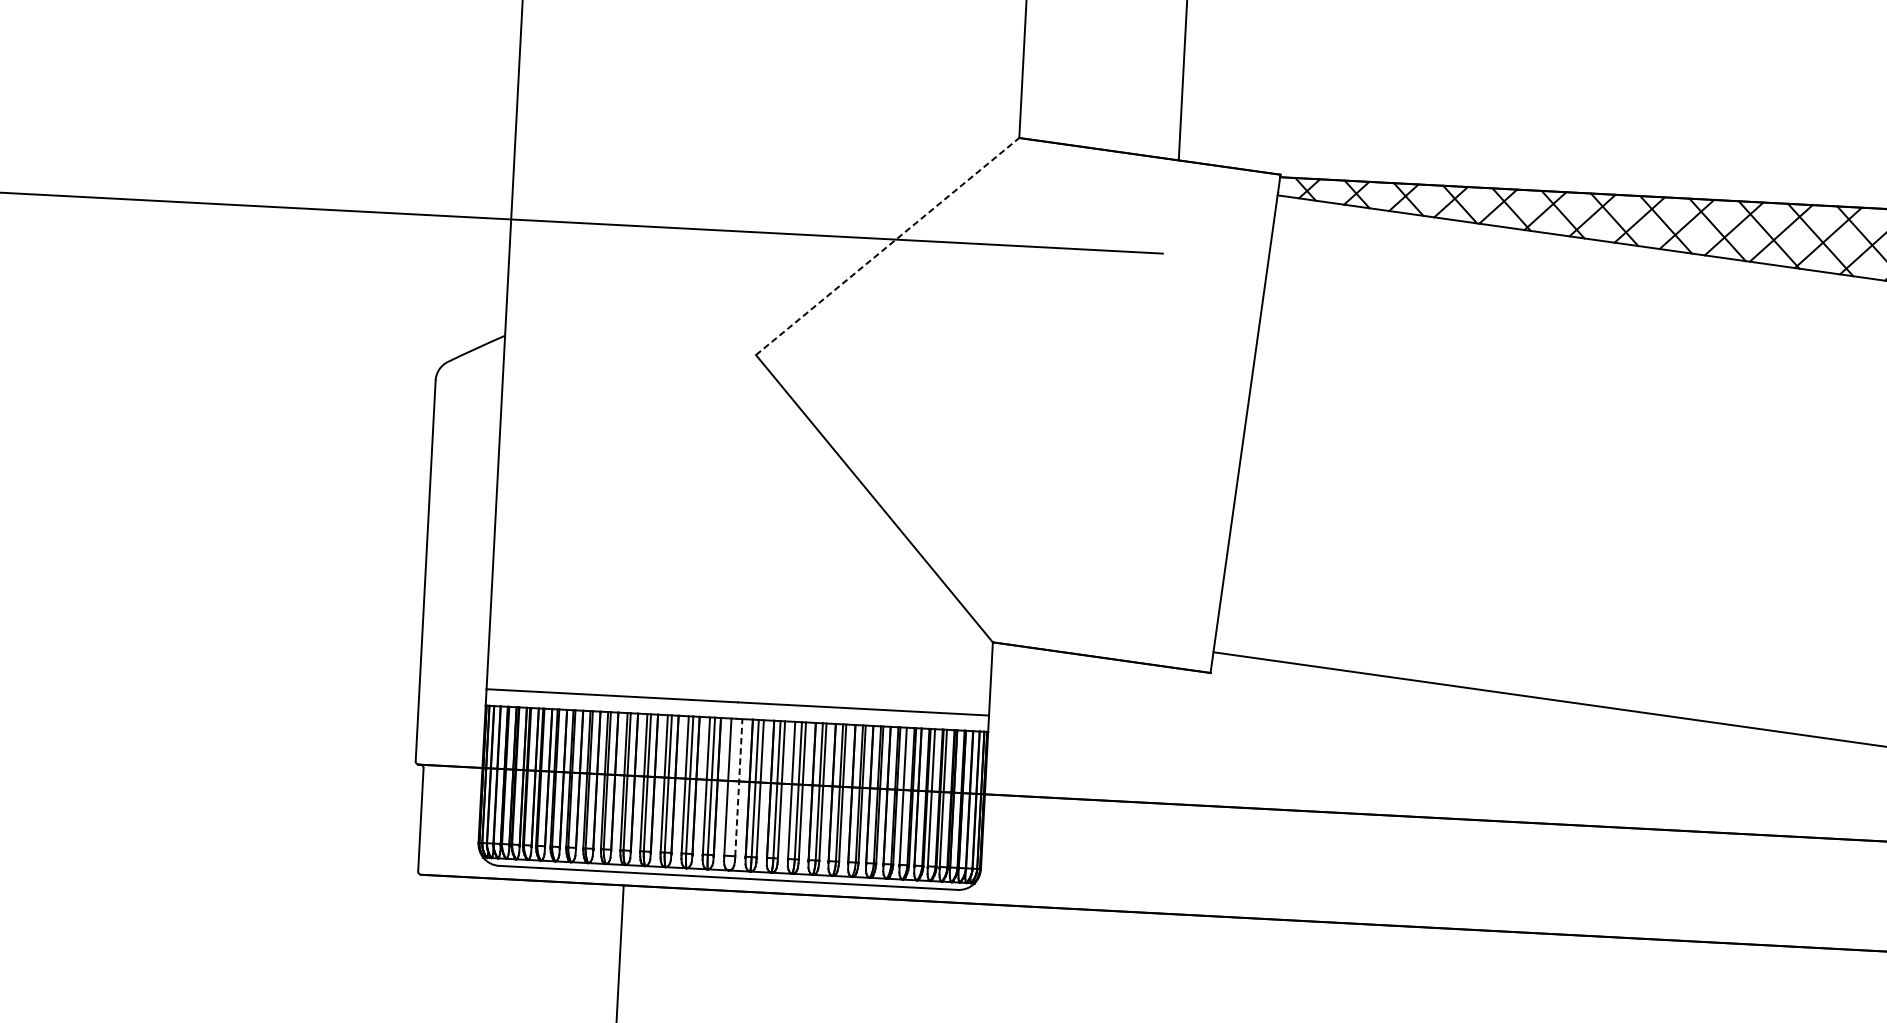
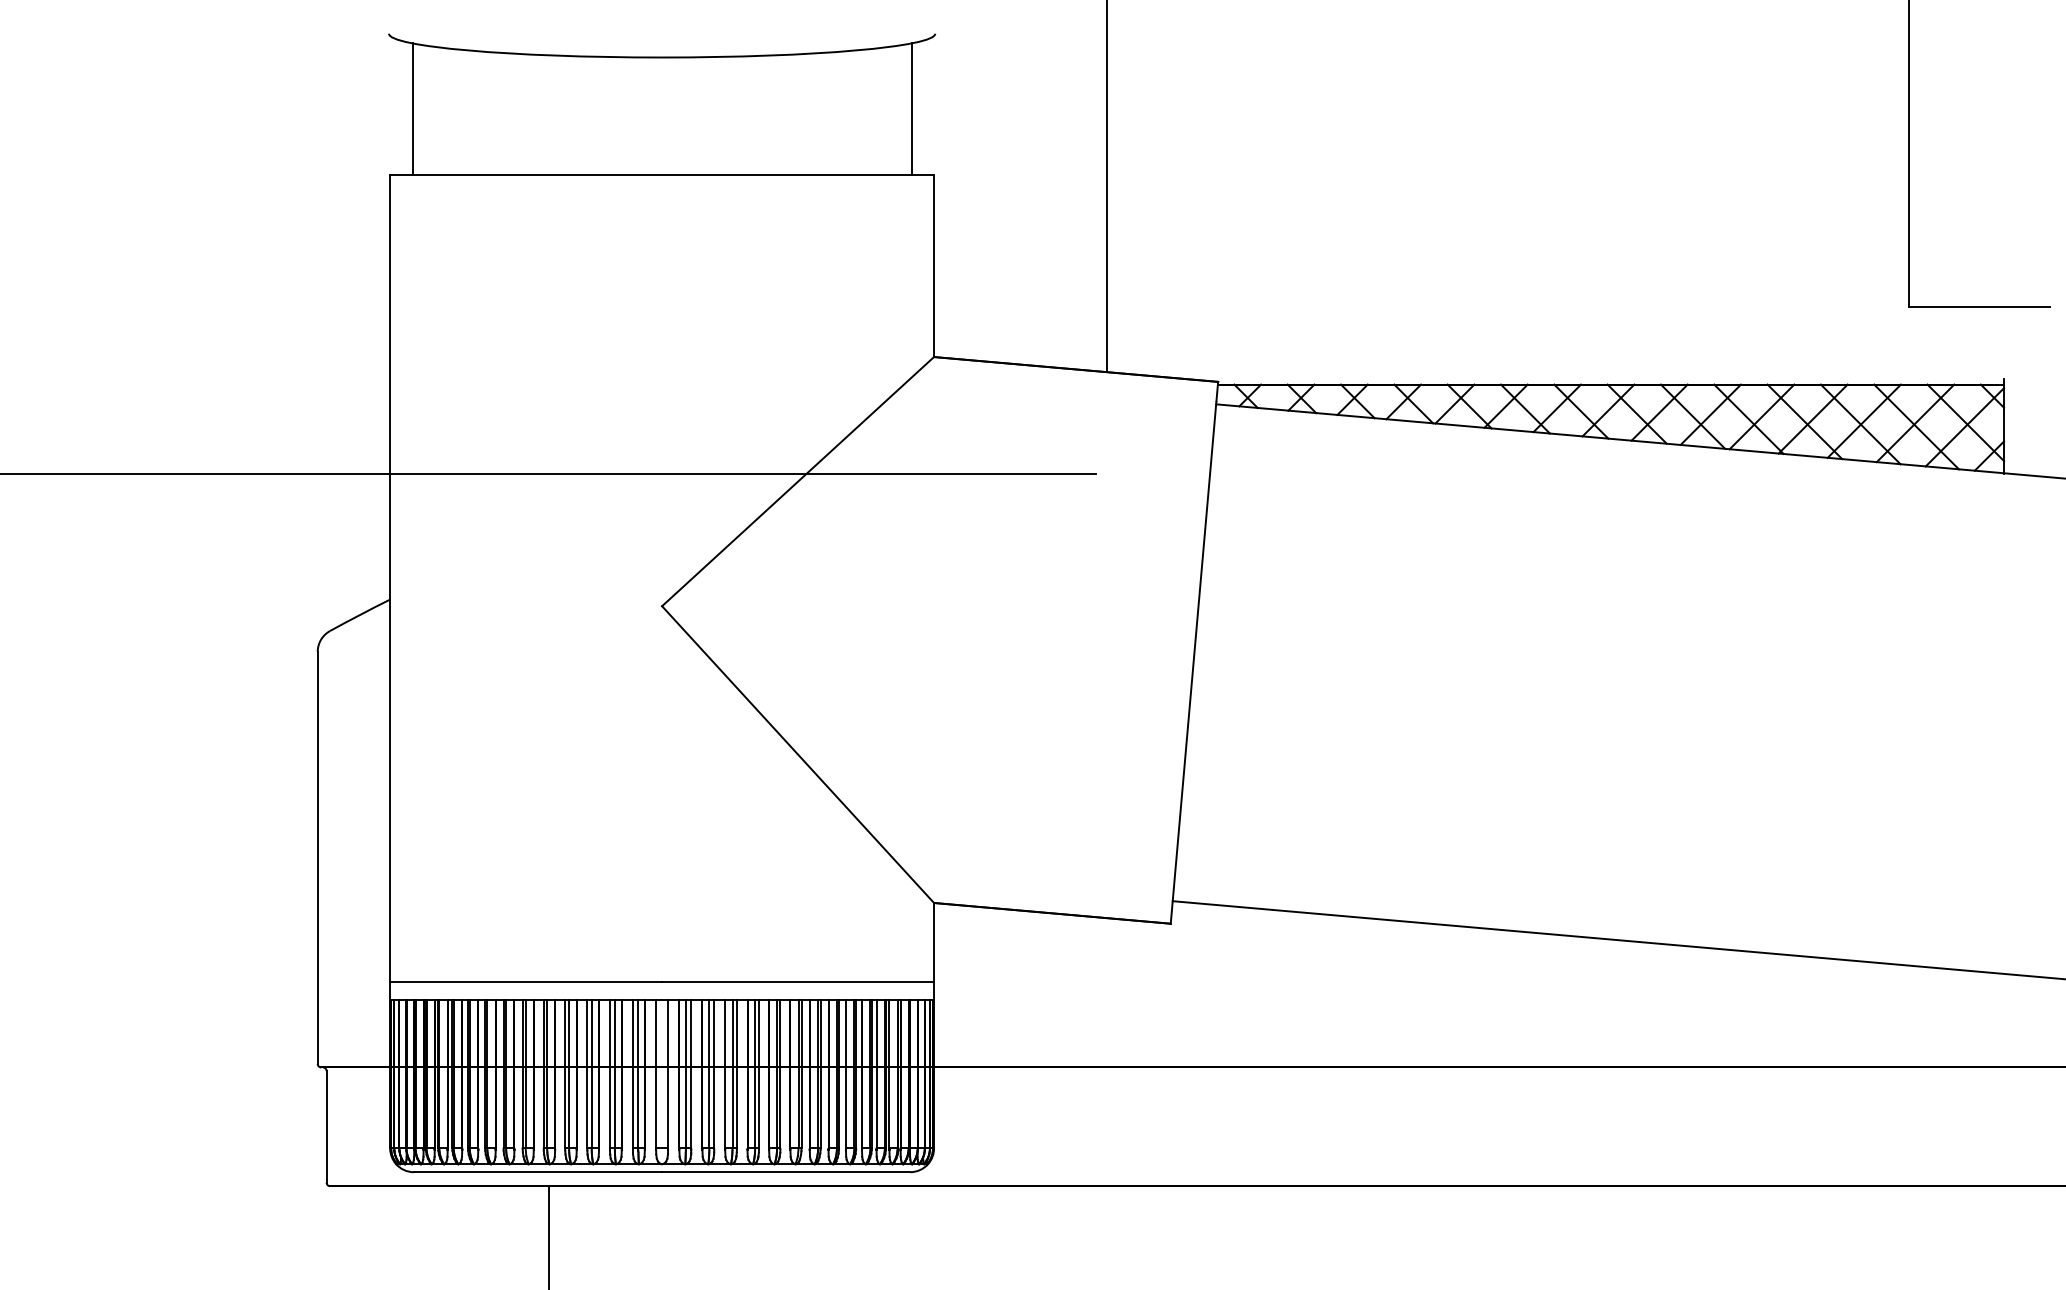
line: (888, 246) -> (798, 481), dashed -> solid
line: (739, 787) -> (668, 1073), dashed -> solid

